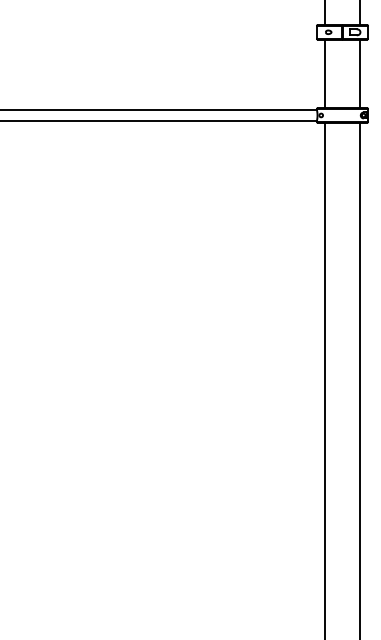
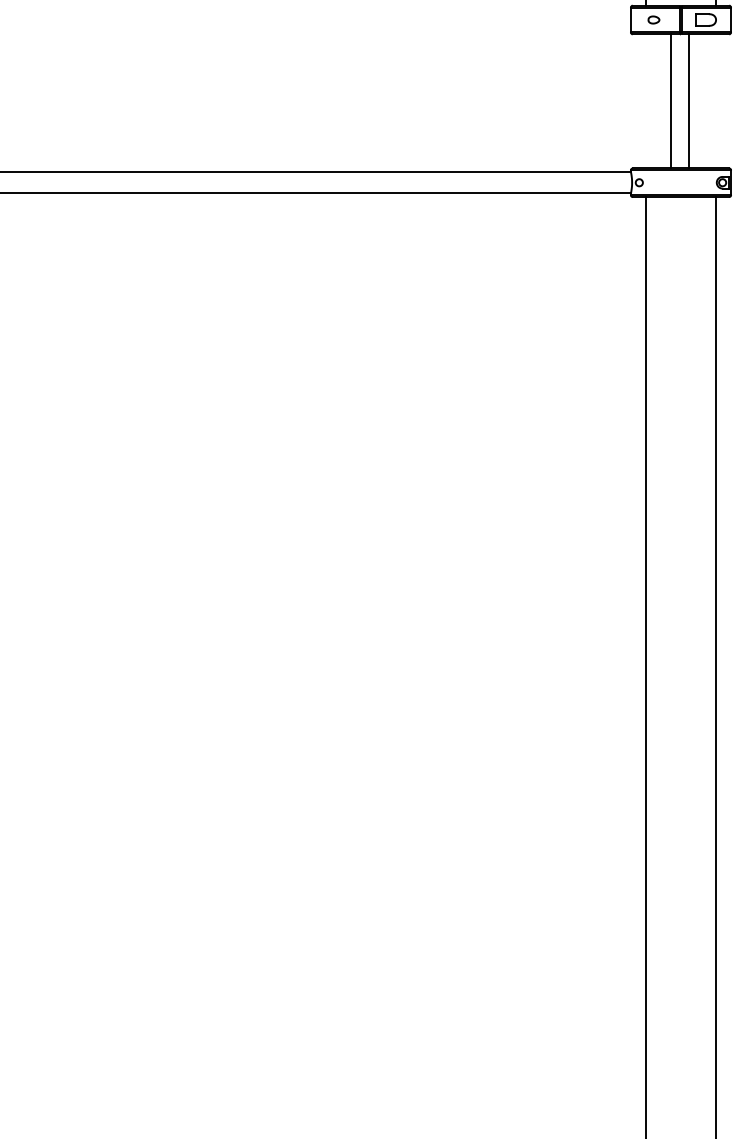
line: (324, 73) -> (688, 100), moved
line: (360, 73) -> (671, 100), moved

